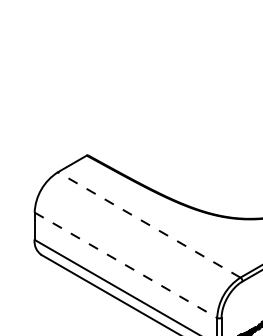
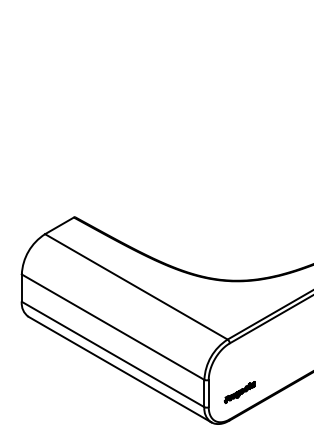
line: (148, 224) -> (135, 286), dashed -> solid
line: (126, 265) -> (113, 327), dashed -> solid

